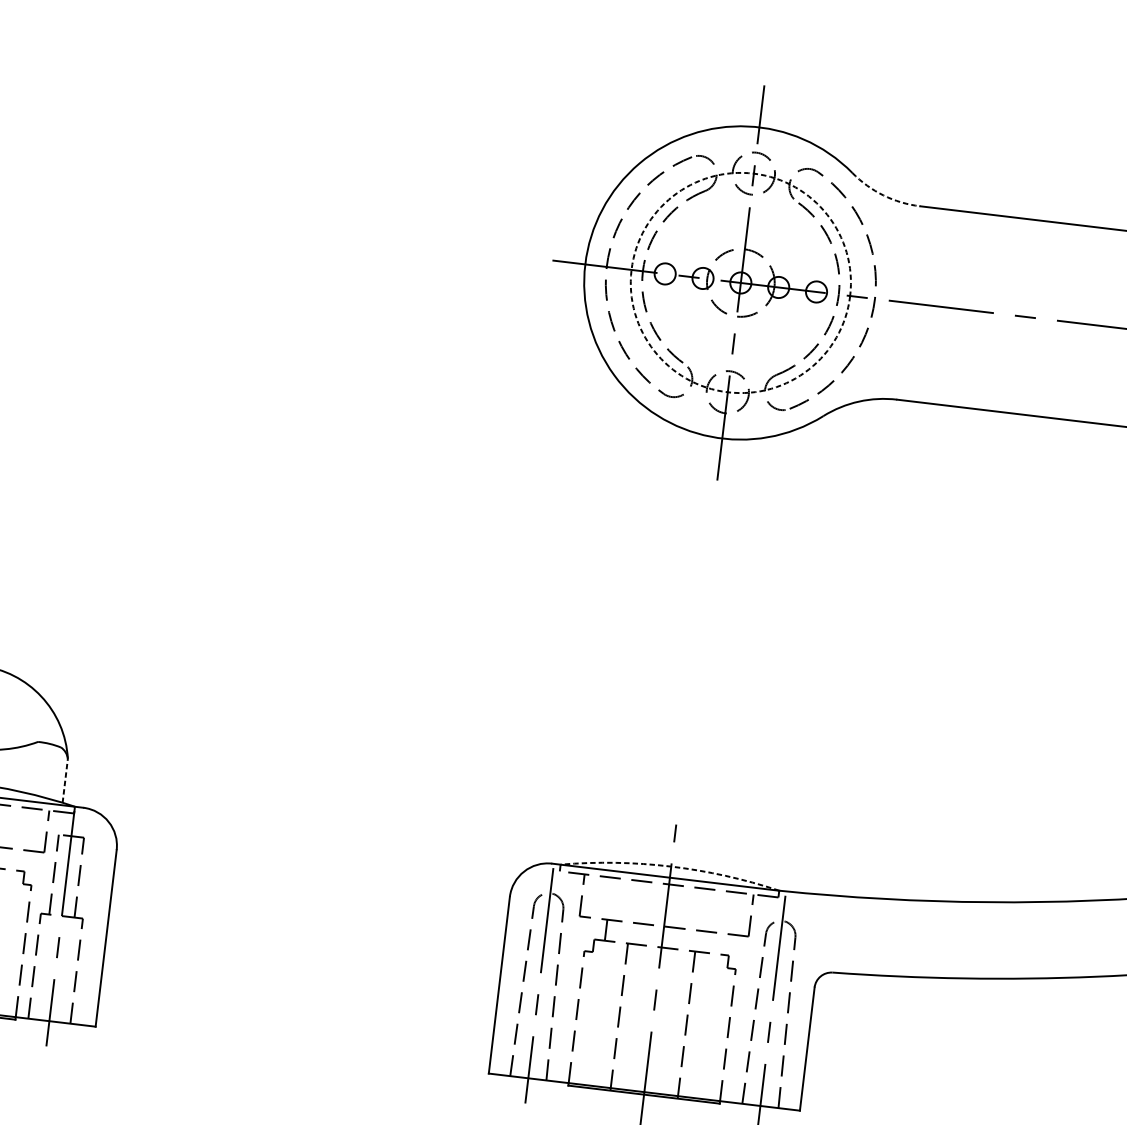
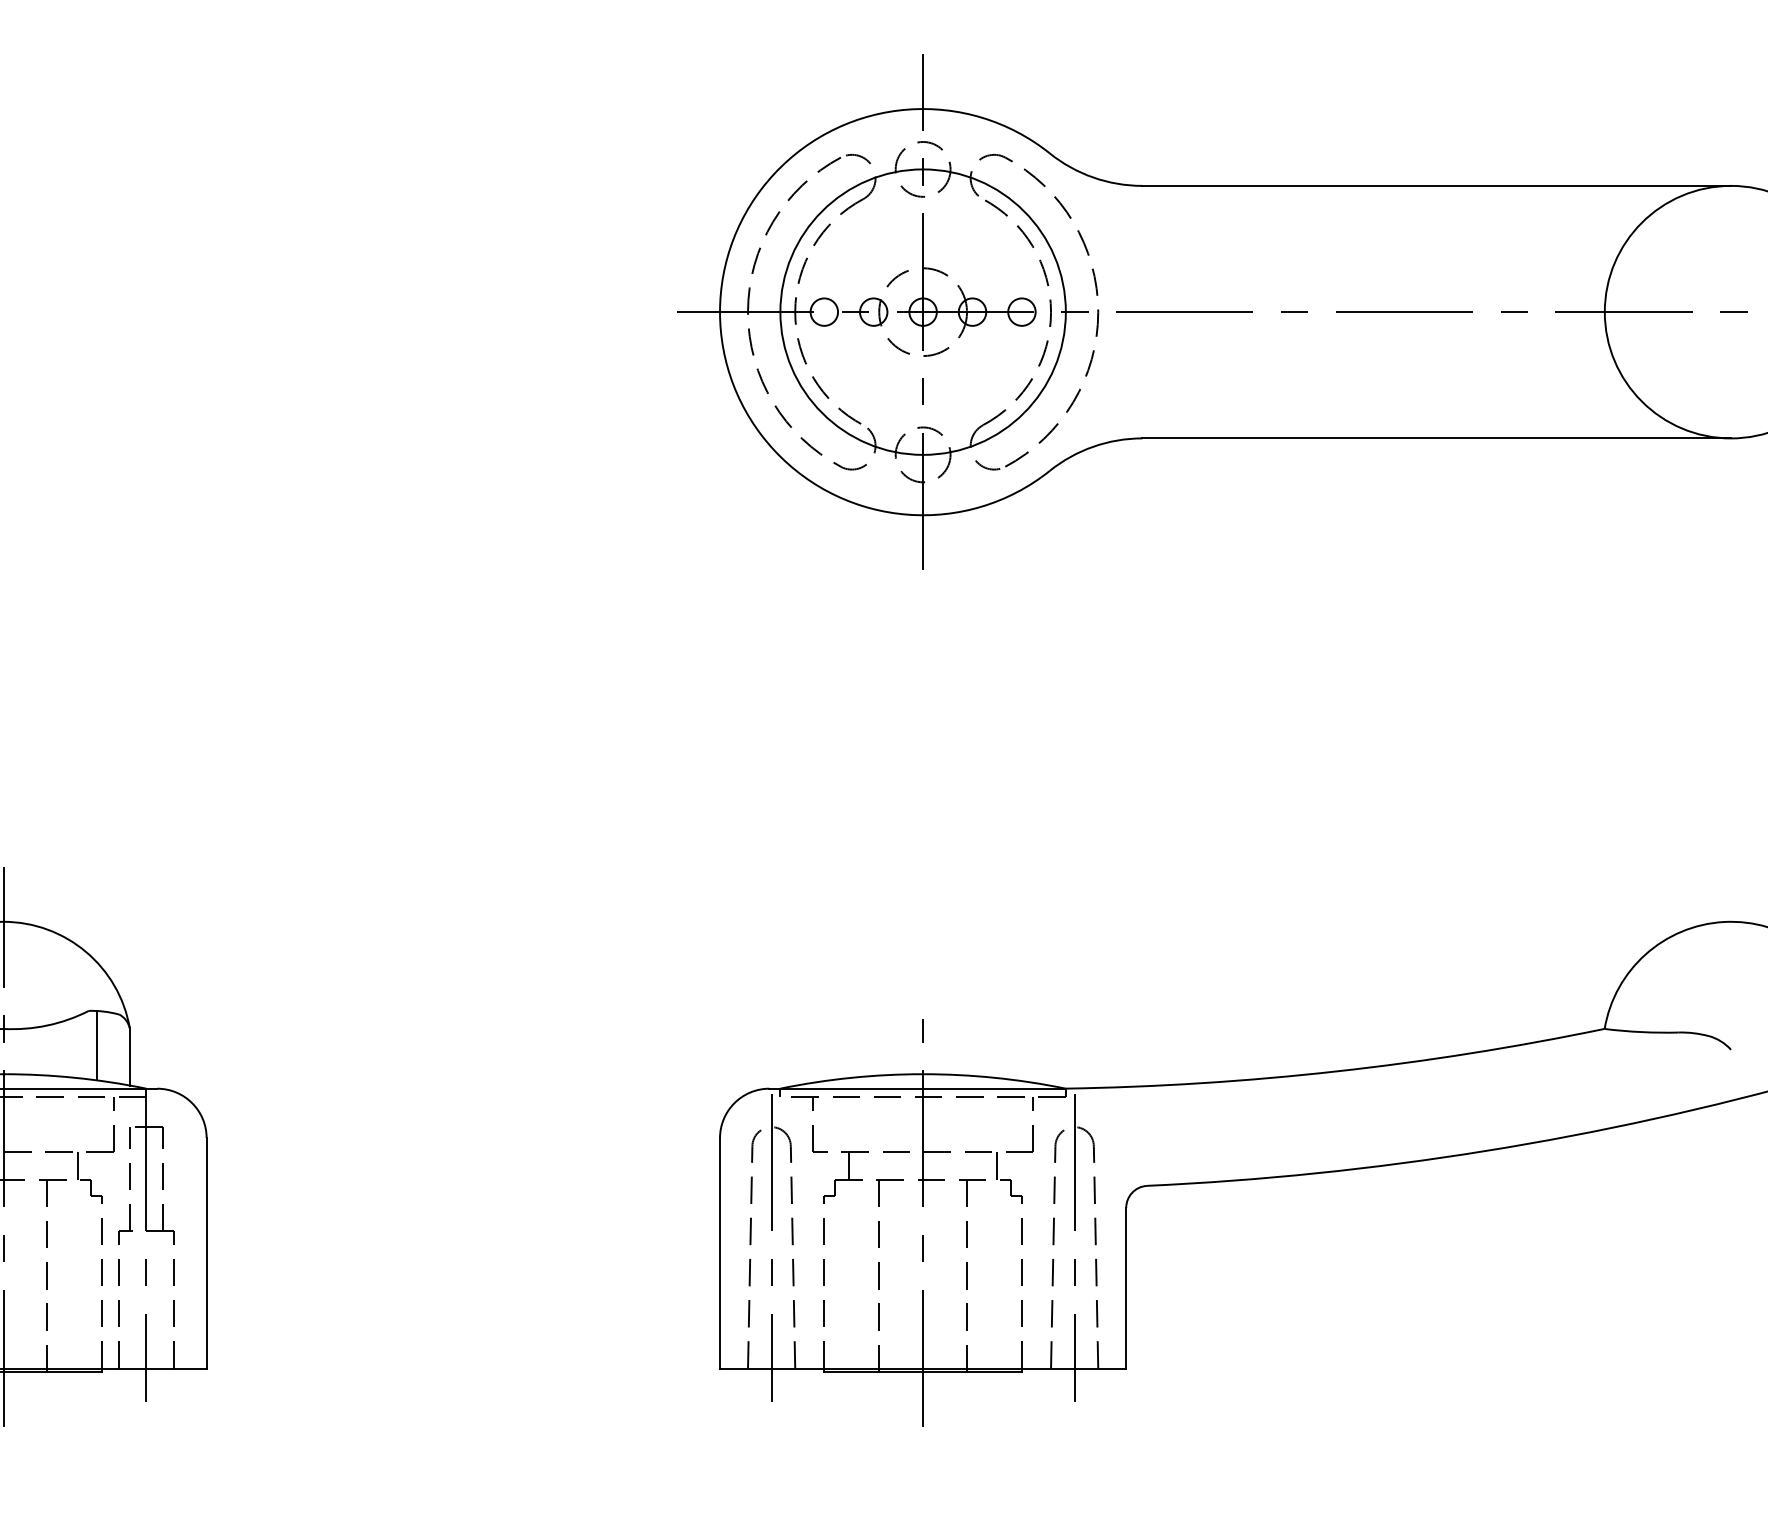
arc: (883, 195) -> (1093, 177), dashed -> solid
circle: (740, 282) -> (922, 311), dashed -> solid
line: (40, 769) -> (96, 1045), added
line: (65, 780) -> (129, 1056), dashed -> solid
line: (15, 859) -> (77, 1165), added
arc: (671, 866) -> (923, 1074), dashed -> solid
line: (719, 943) -> (997, 1165), added

